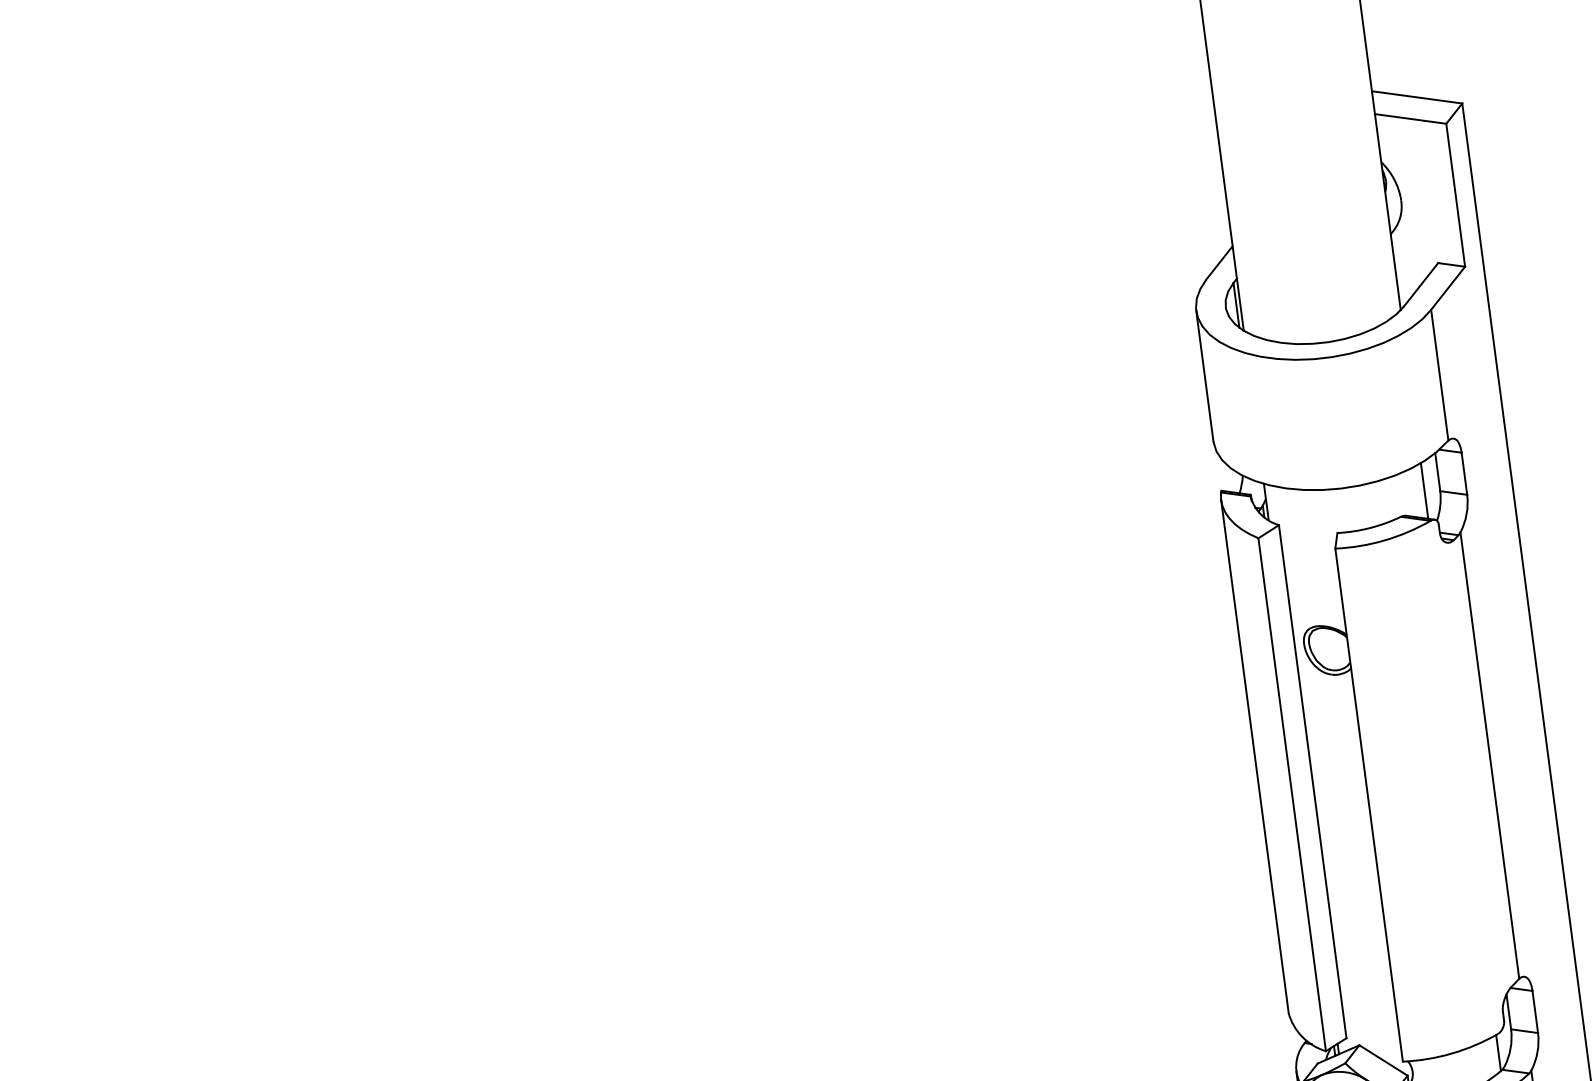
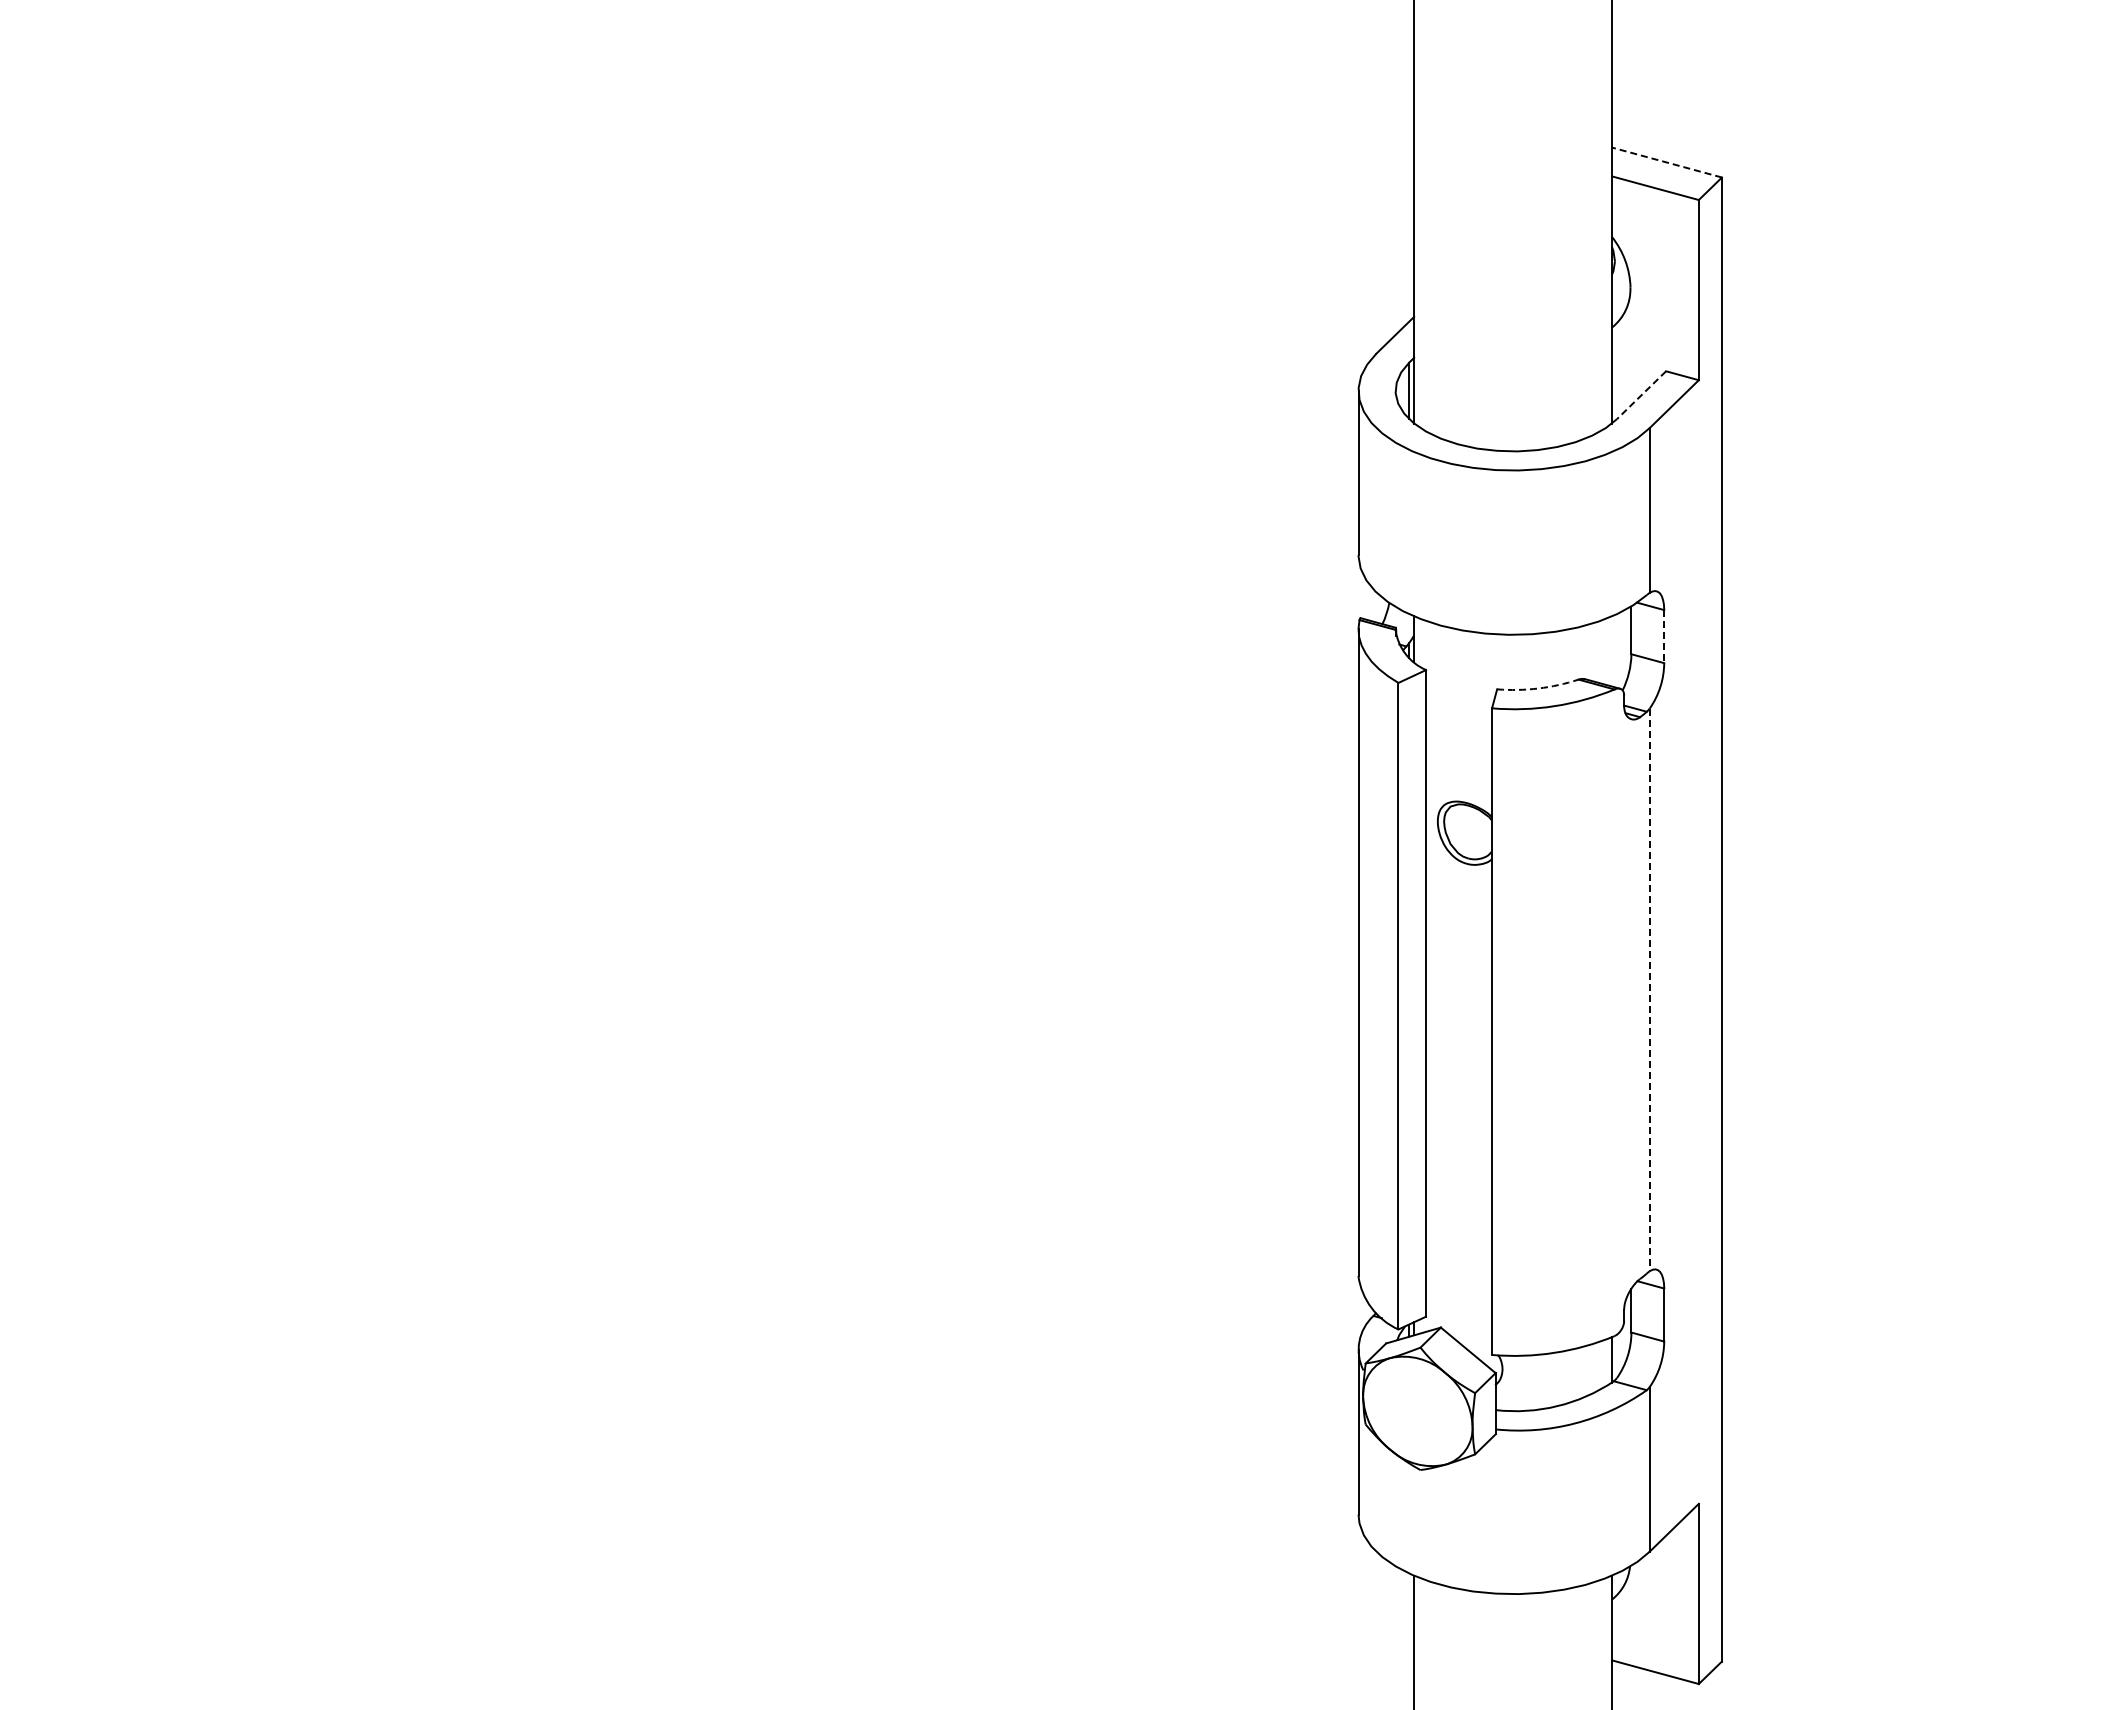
line: (1417, 97) -> (1667, 162), solid -> dashed
line: (1421, 284) -> (1641, 395), solid -> dashed
line: (1464, 473) -> (1664, 636), solid -> dashed
line: (1424, 490) -> (1612, 651), removed
arc: (1370, 528) -> (1538, 688), solid -> dashed
line: (1489, 756) -> (1649, 990), solid -> dashed

